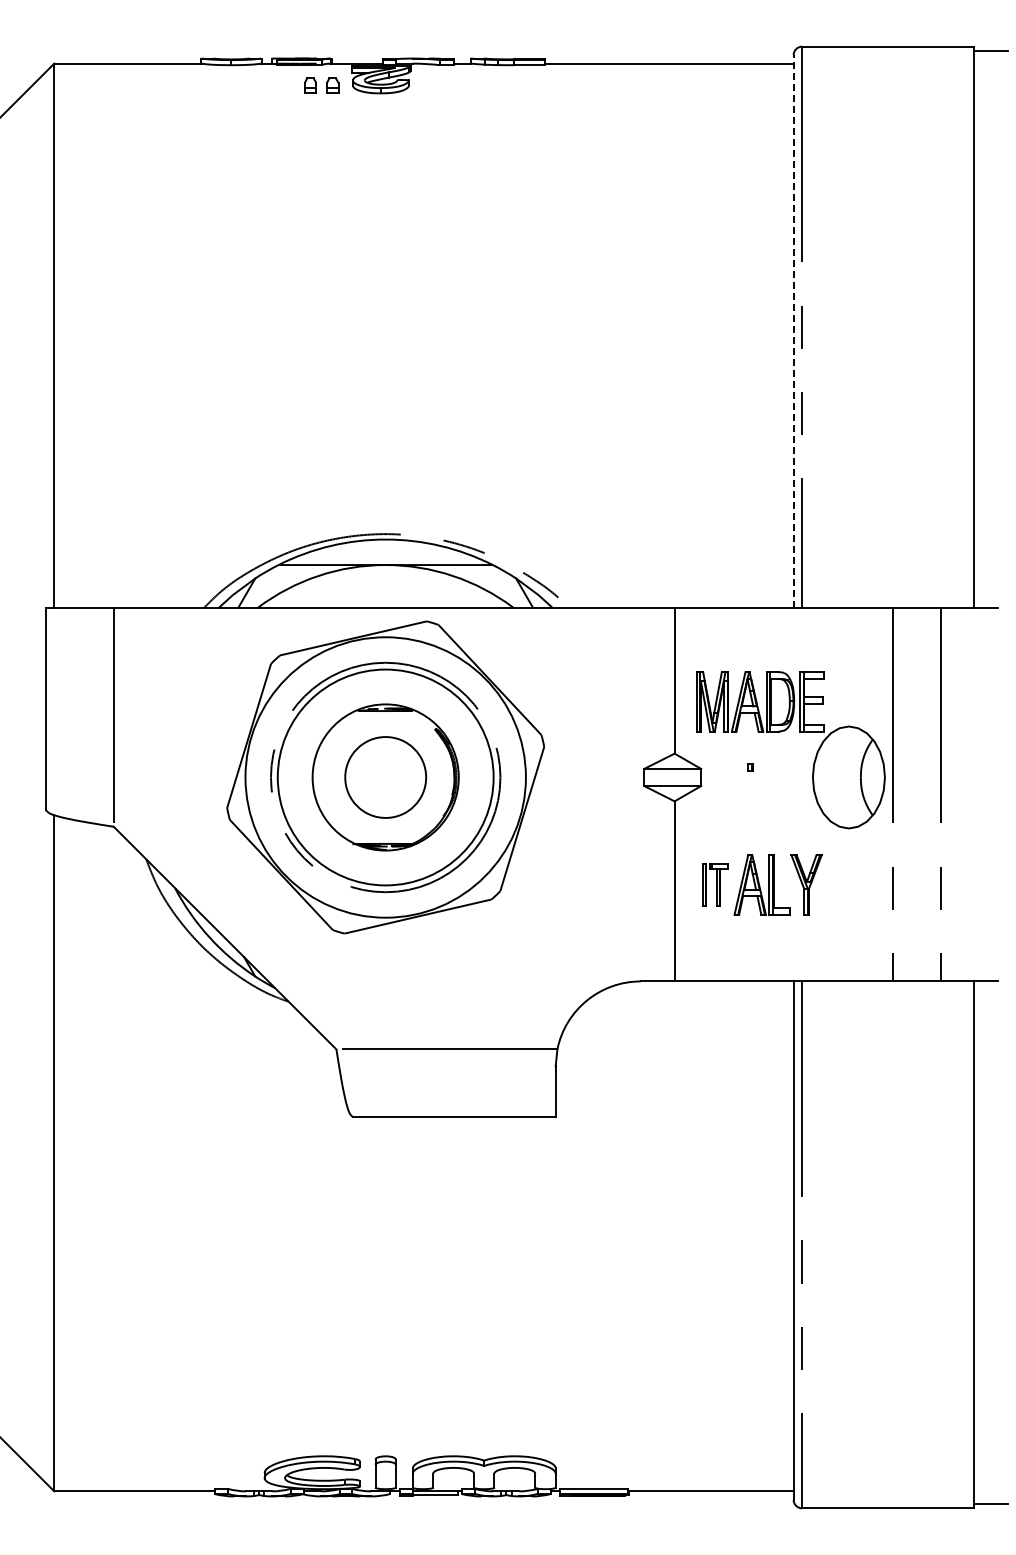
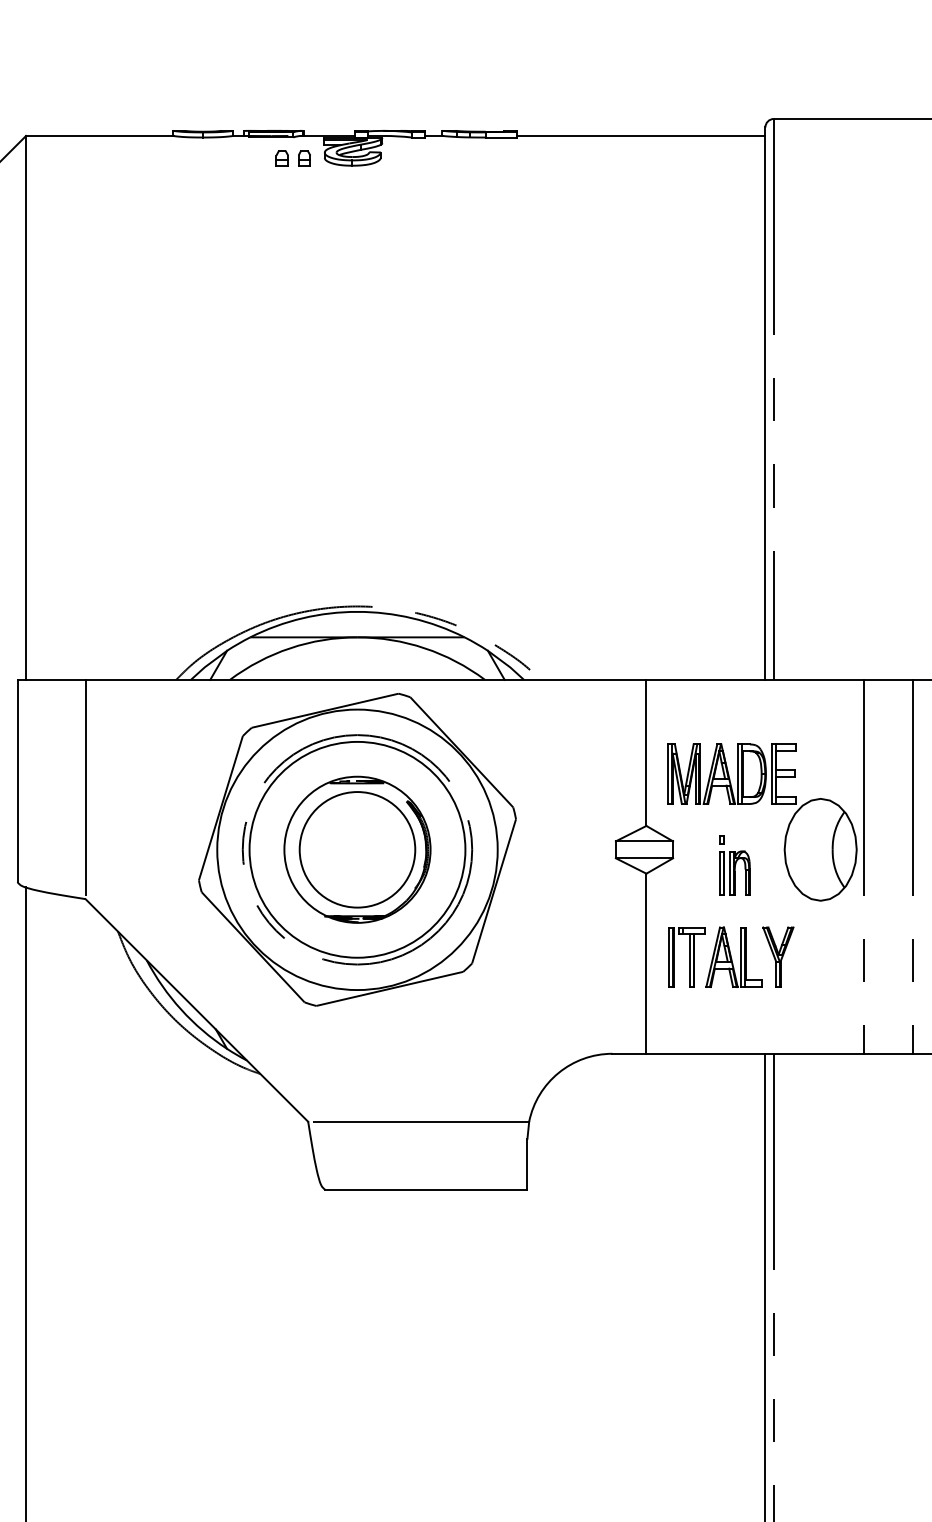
line: (793, 330) -> (765, 402), dashed -> solid
circle: (385, 777) -> (357, 849), size x1.43
part: (762, 800) -> (734, 872), added
part: (715, 884) -> (687, 956), size x1.43

